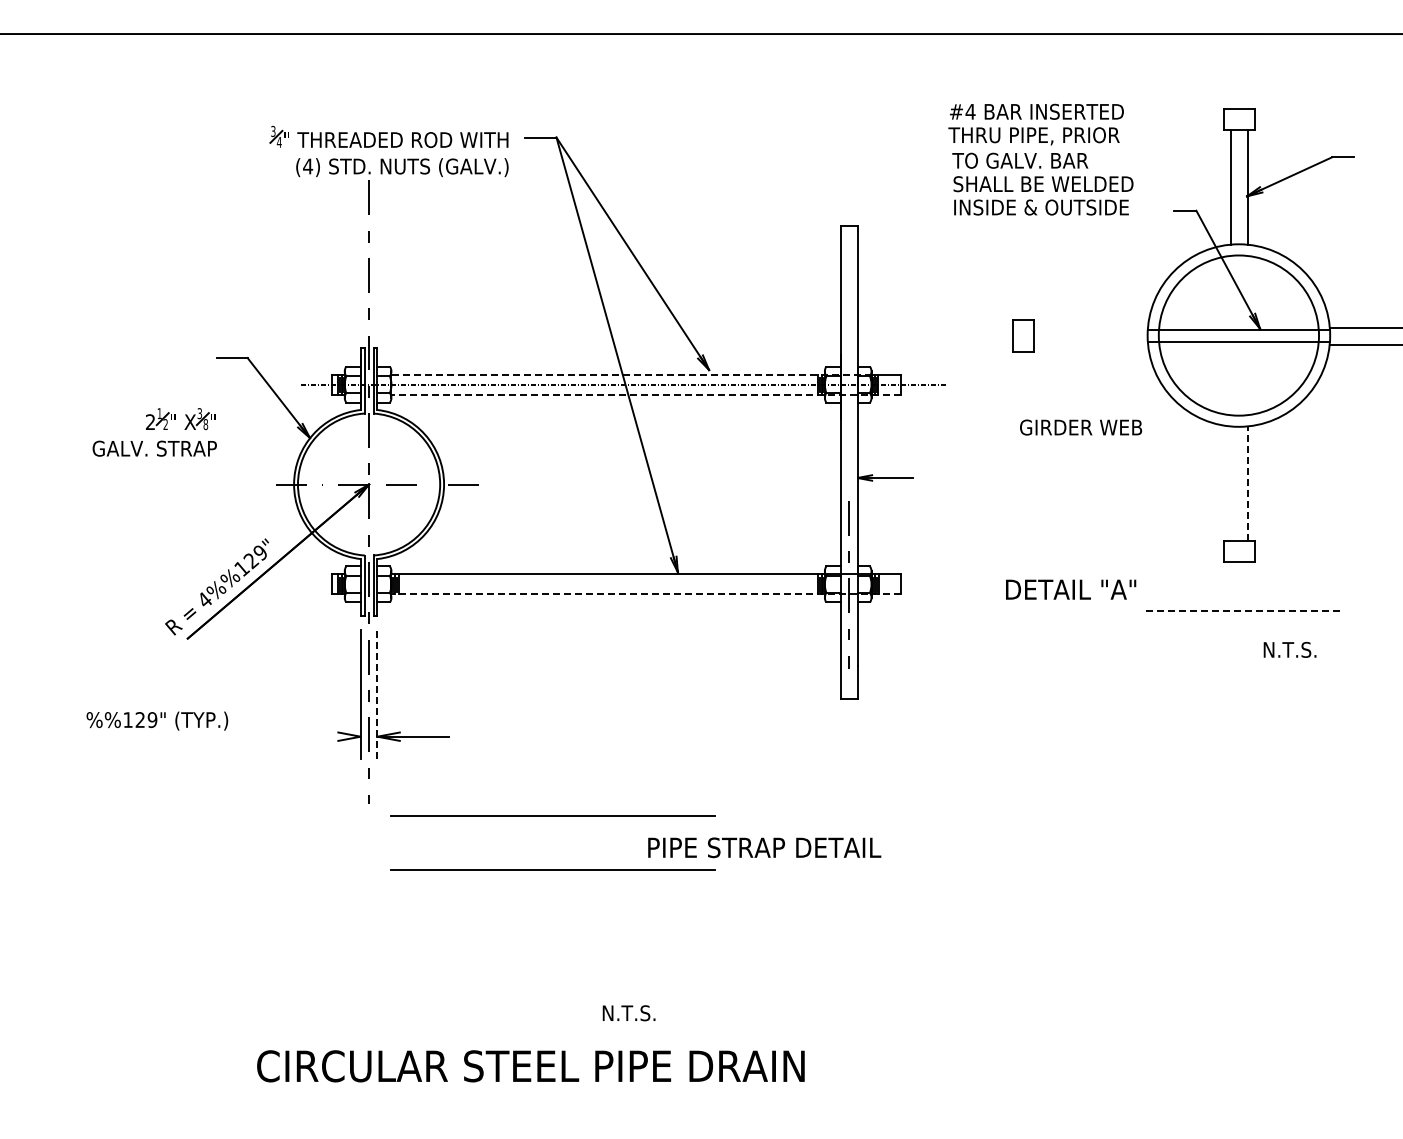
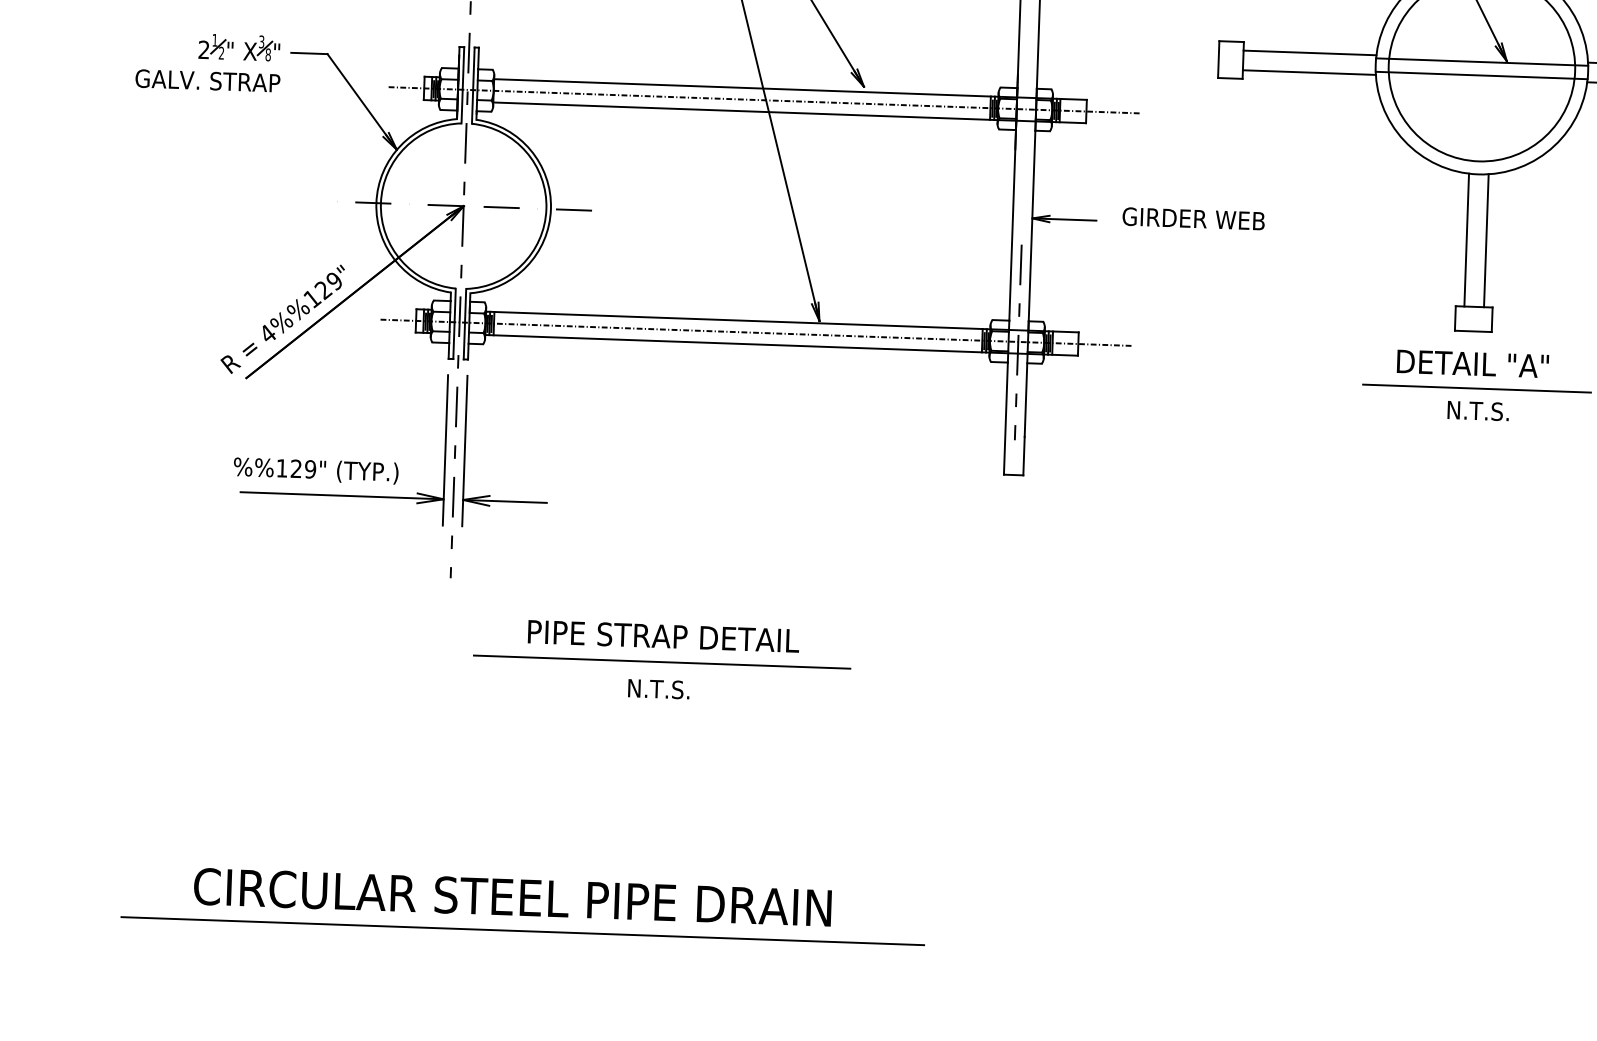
line: (1090, 327) -> (1309, 52), added
line: (1090, 344) -> (1308, 72), added
line: (630, 374) -> (772, 88), dashed -> solid
line: (646, 394) -> (790, 112), dashed -> solid
text: (1081, 427) -> (1194, 218), moved
part: (154, 432) -> (208, 62), moved
line: (1230, 483) -> (1466, 239), added
line: (1247, 483) -> (1485, 240), dashed -> solid
line: (623, 584) -> (755, 332), added
text: (1071, 589) -> (1473, 363), moved
line: (646, 594) -> (782, 345), dashed -> solid
line: (1244, 610) -> (1477, 388), dashed -> solid
text: (1289, 649) -> (1477, 410), moved
line: (377, 694) -> (464, 450), dashed -> solid
text: (157, 720) -> (316, 470), moved
line: (273, 736) -> (342, 495), added
line: (552, 815) -> (663, 598), removed
text: (764, 847) -> (663, 636), moved
text: (628, 1013) -> (658, 689), moved
text: (530, 1066) -> (512, 897), moved
line: (441, 1104) -> (522, 930), added

